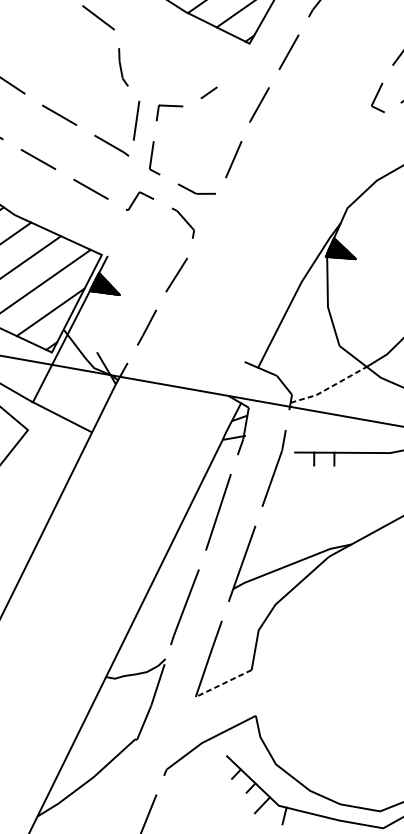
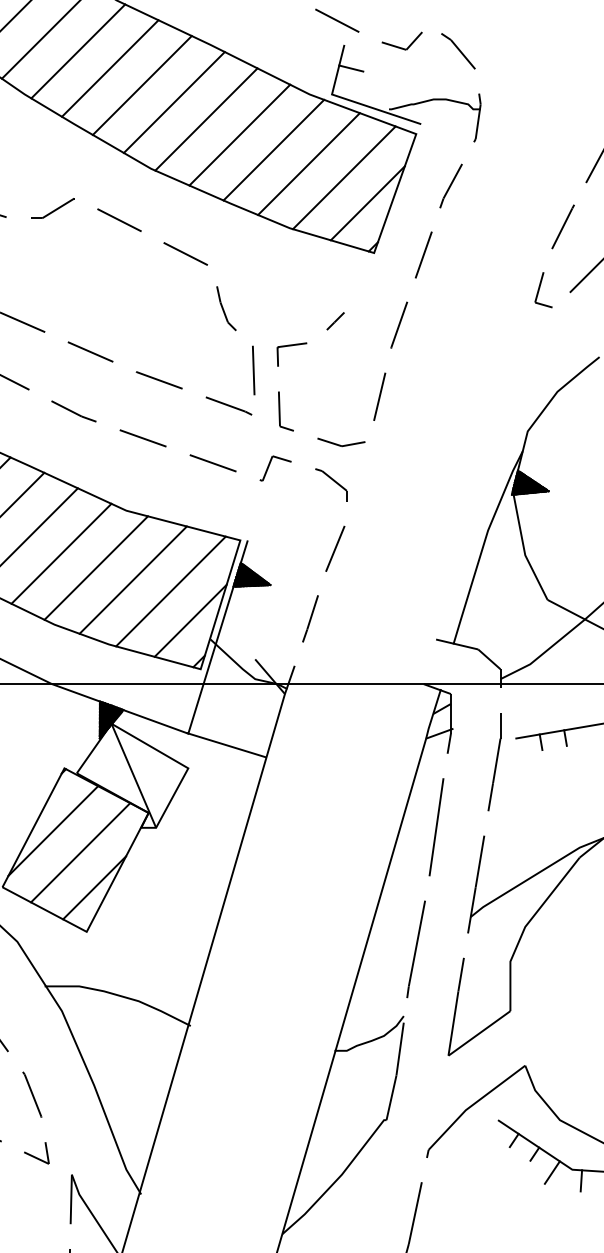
line: (329, 388) -> (544, 653), dashed -> solid
line: (223, 683) -> (479, 1033), dashed -> solid

